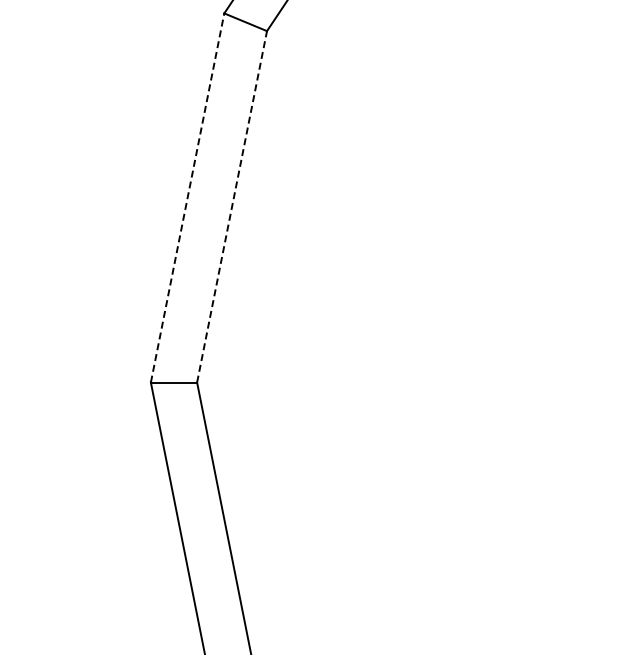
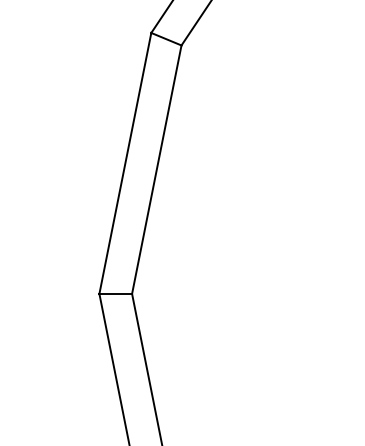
line: (187, 197) -> (125, 163), dashed -> solid
line: (232, 206) -> (157, 169), dashed -> solid

